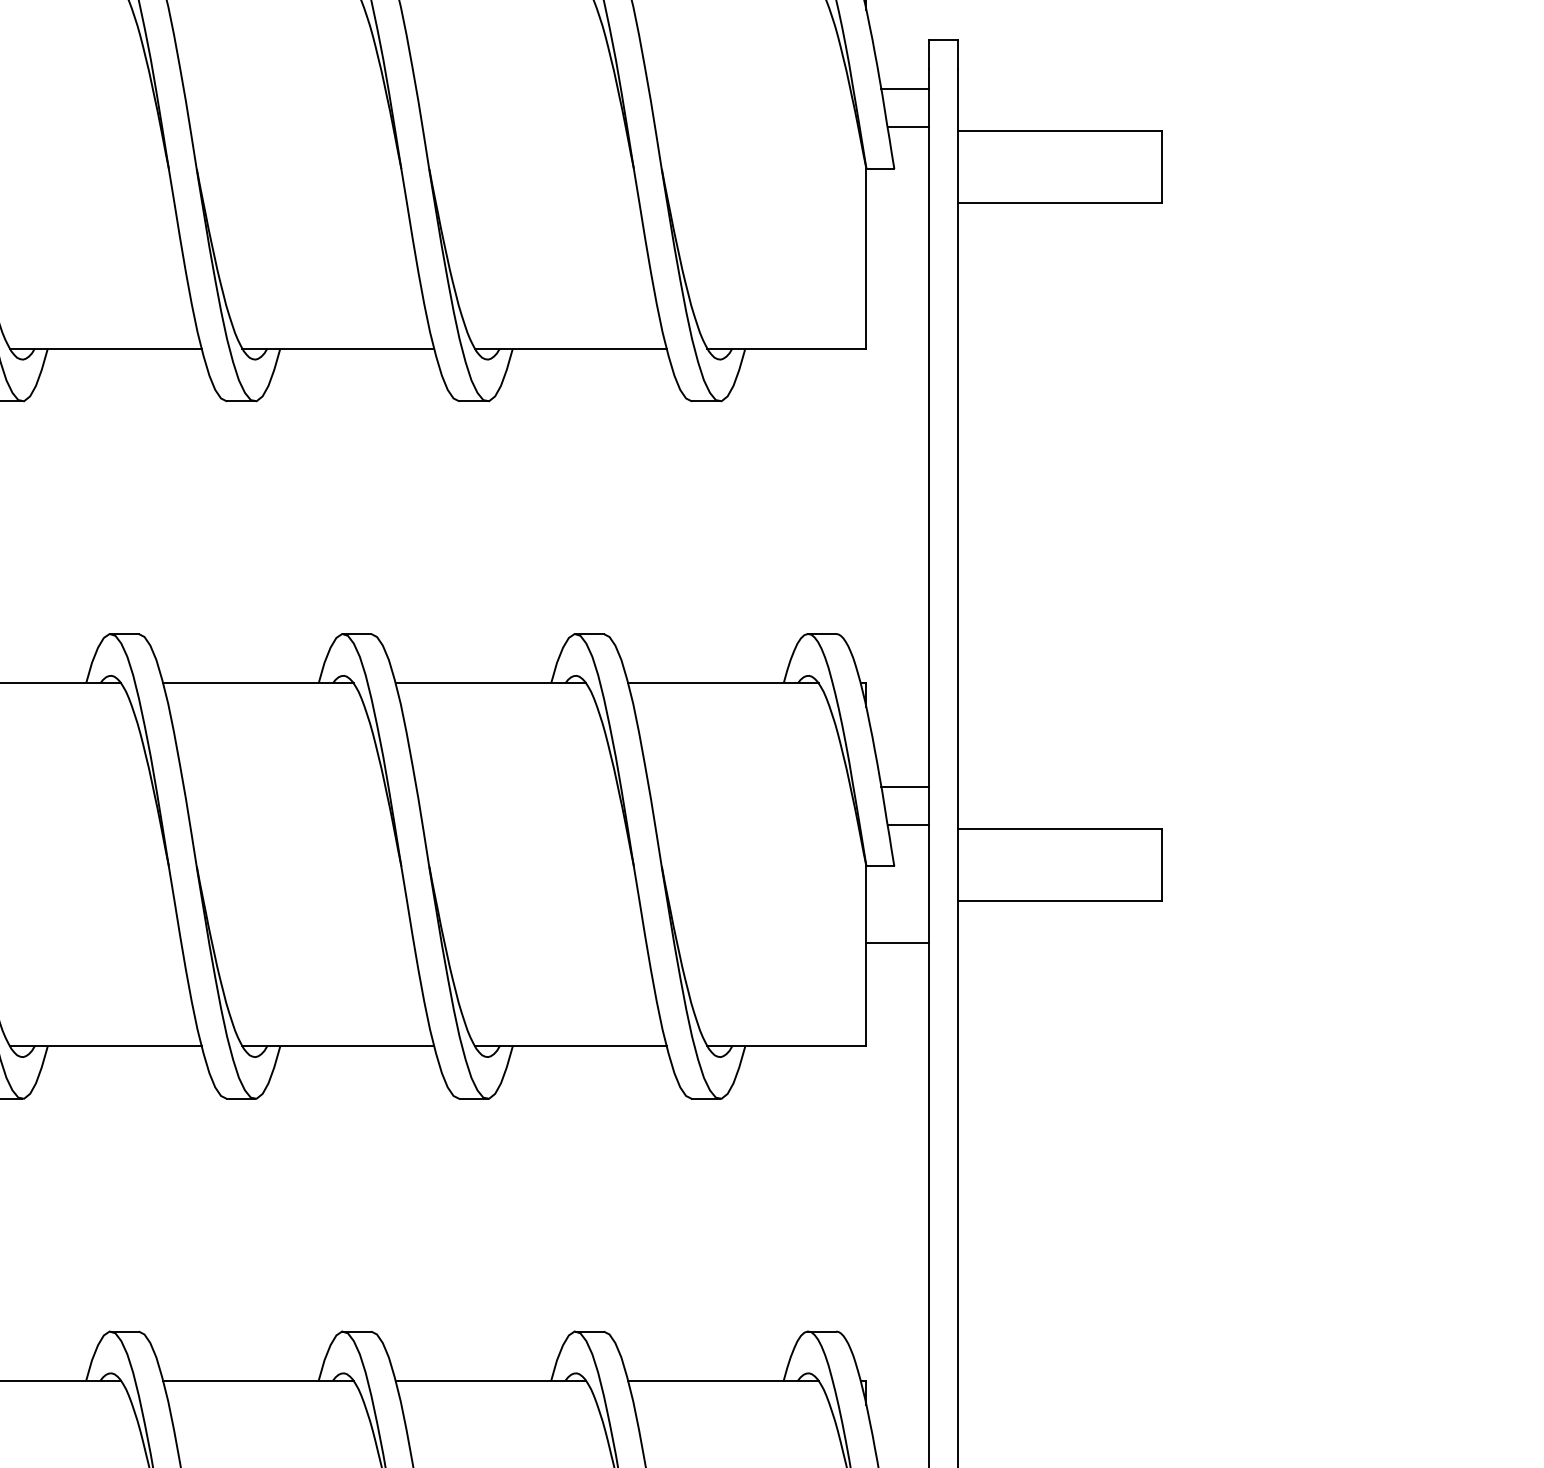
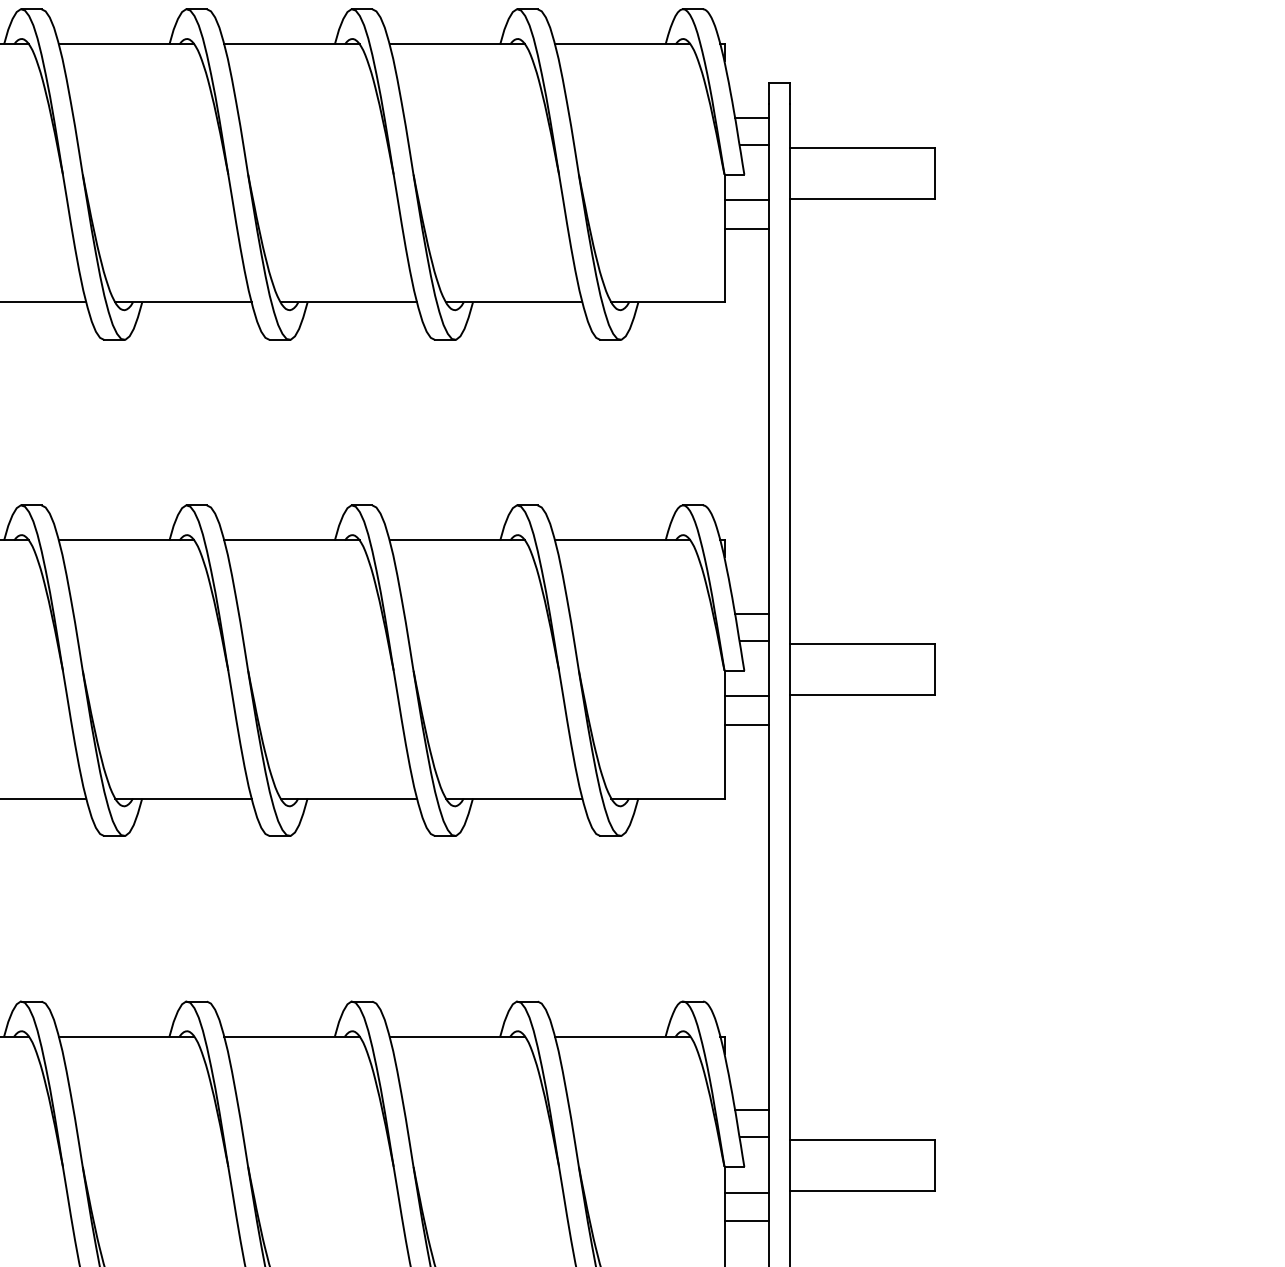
line: (897, 205) -> (746, 200), added
line: (897, 244) -> (746, 228), added
line: (897, 902) -> (746, 696), added

